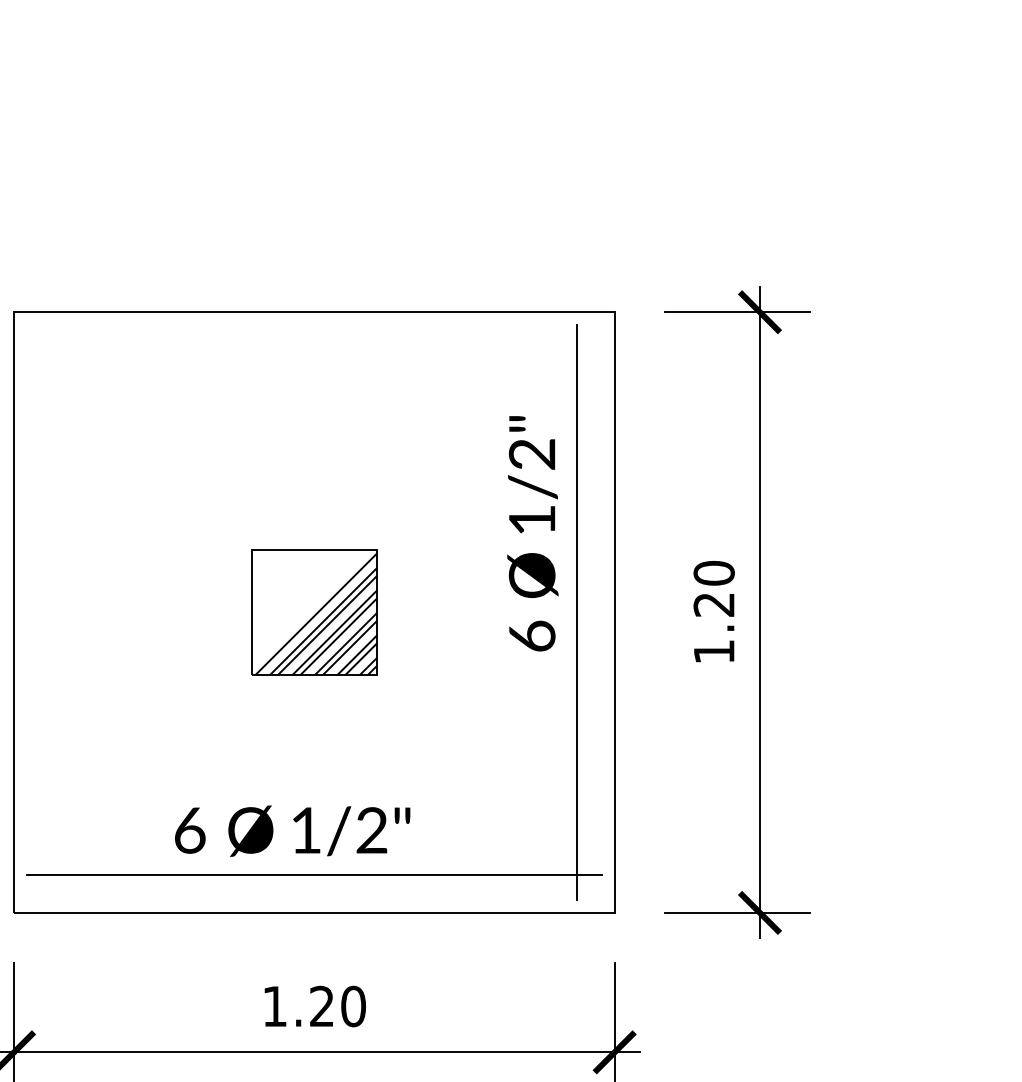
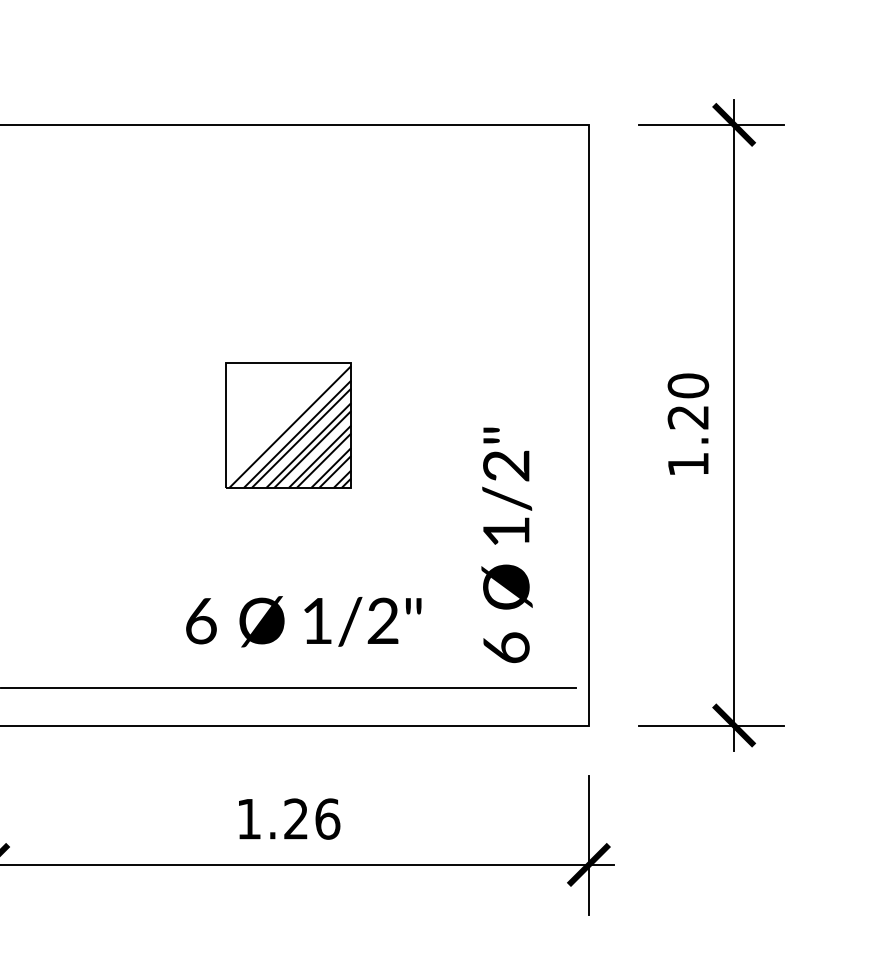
text: (532, 533) -> (506, 545), moved
line: (577, 612) -> (551, 425), removed
text: (292, 830) -> (303, 621), moved
text: (353, 1006) -> (327, 819), 1.20 -> 1.26

